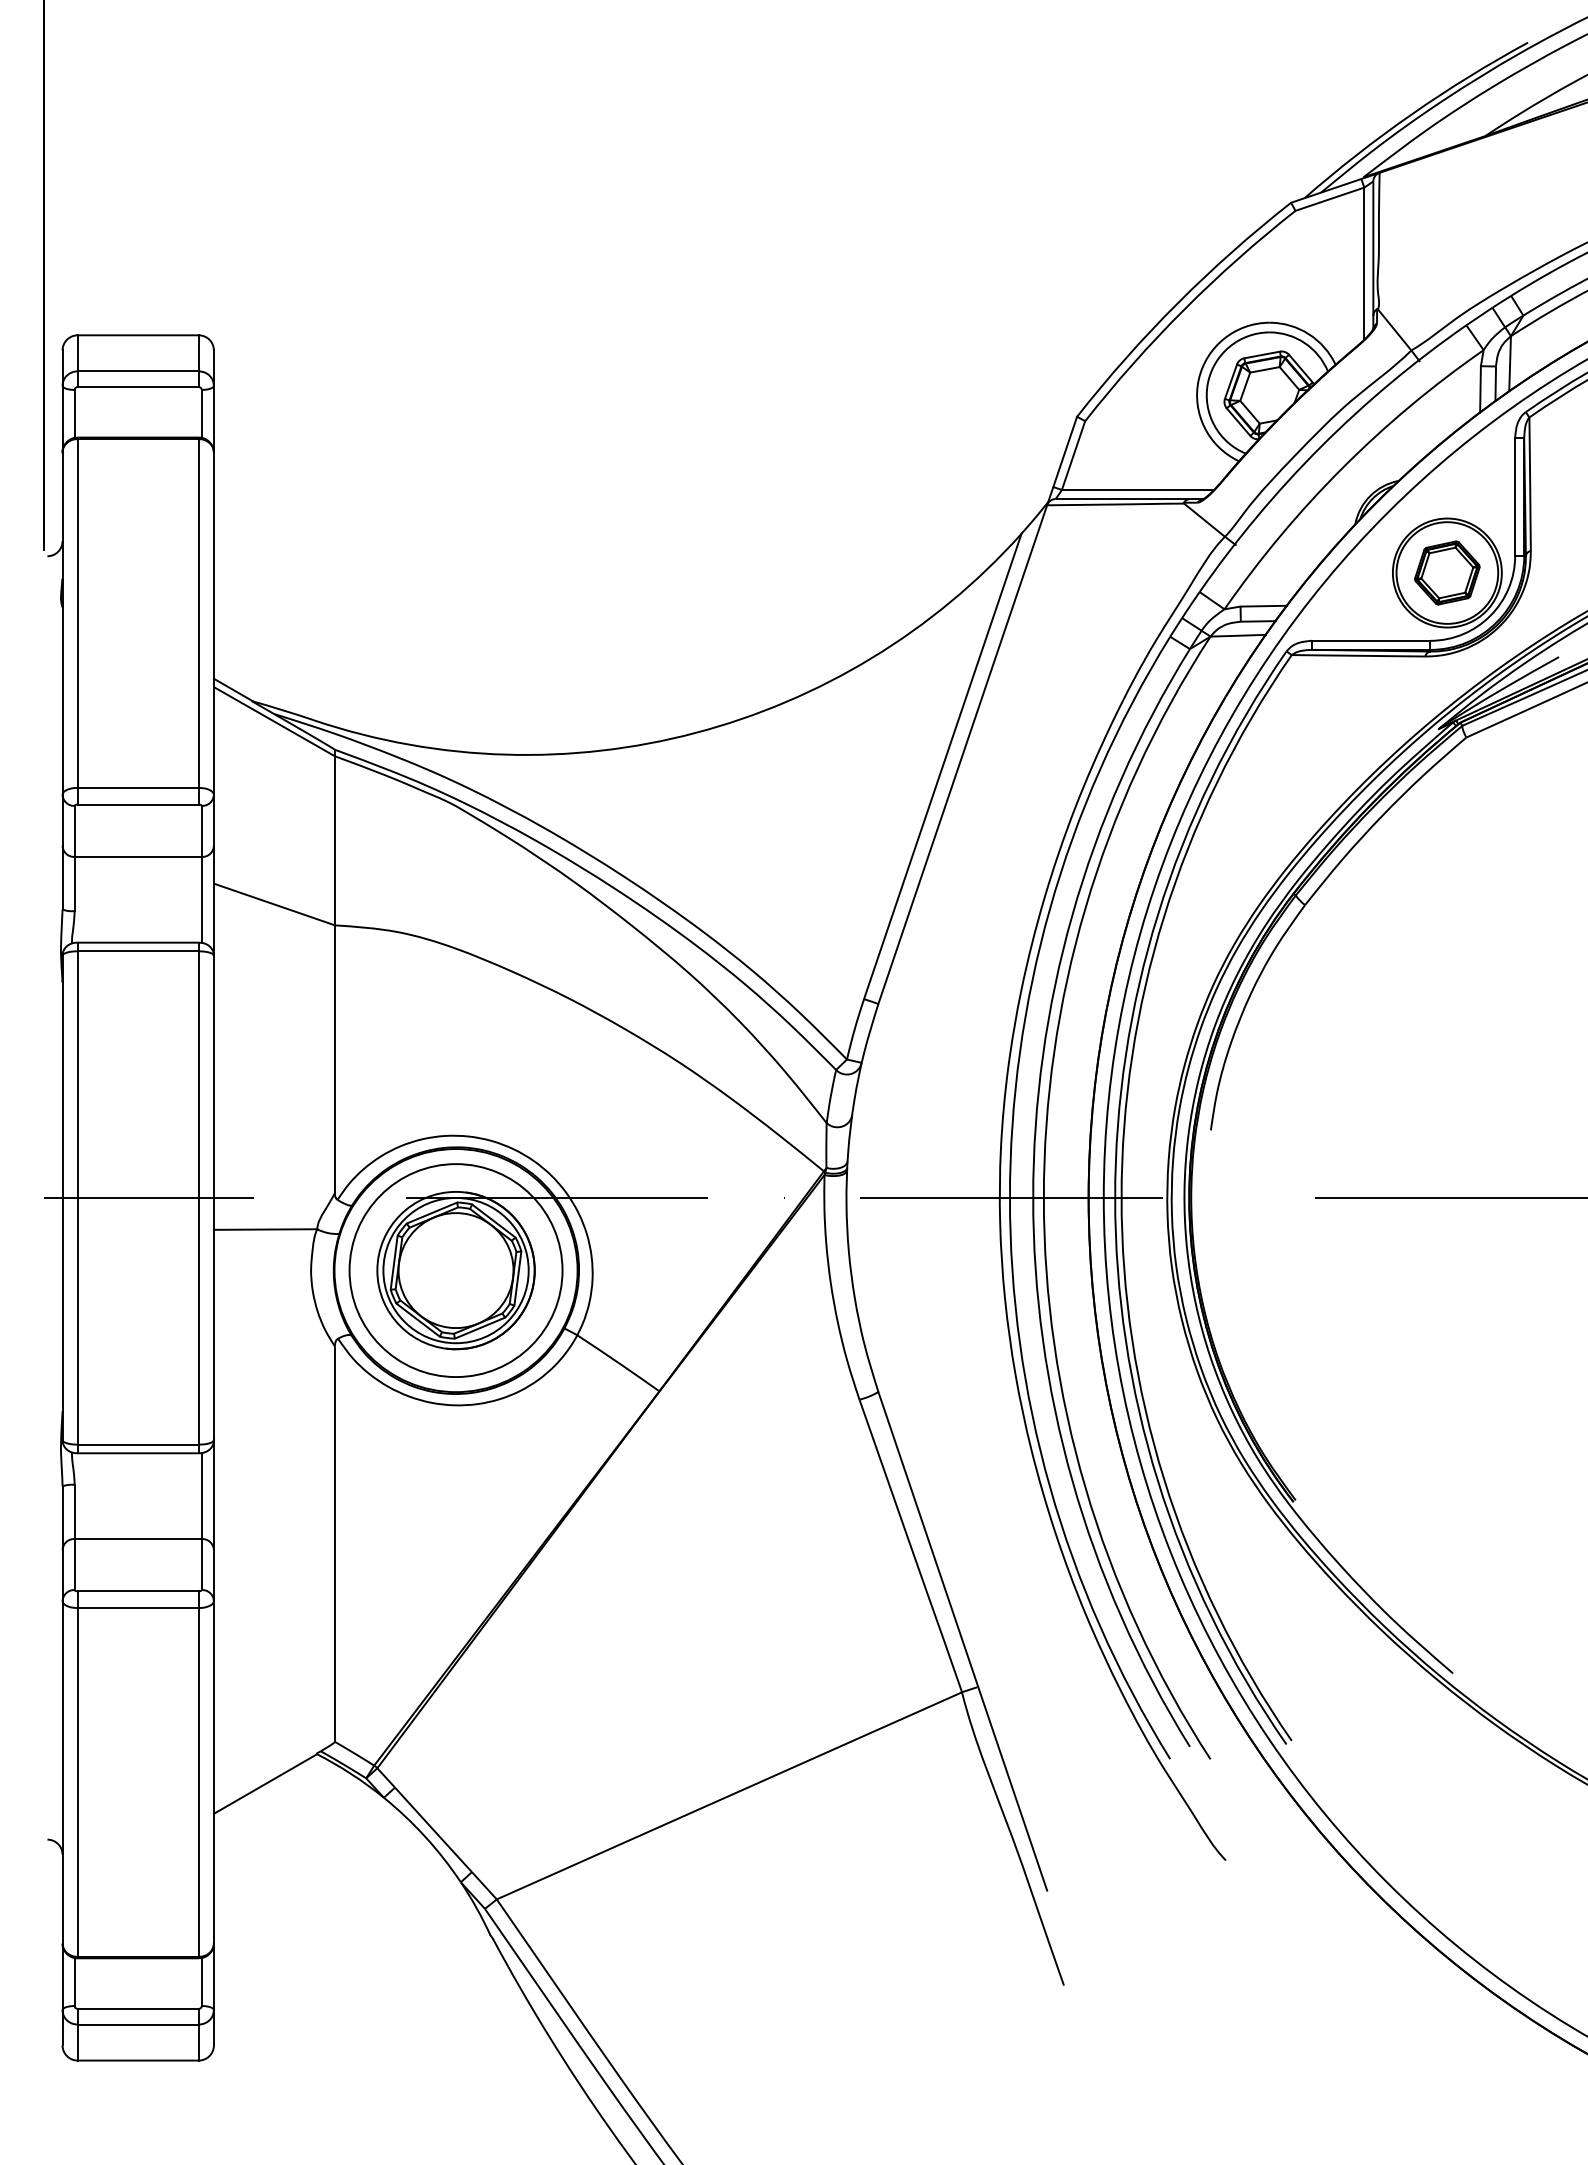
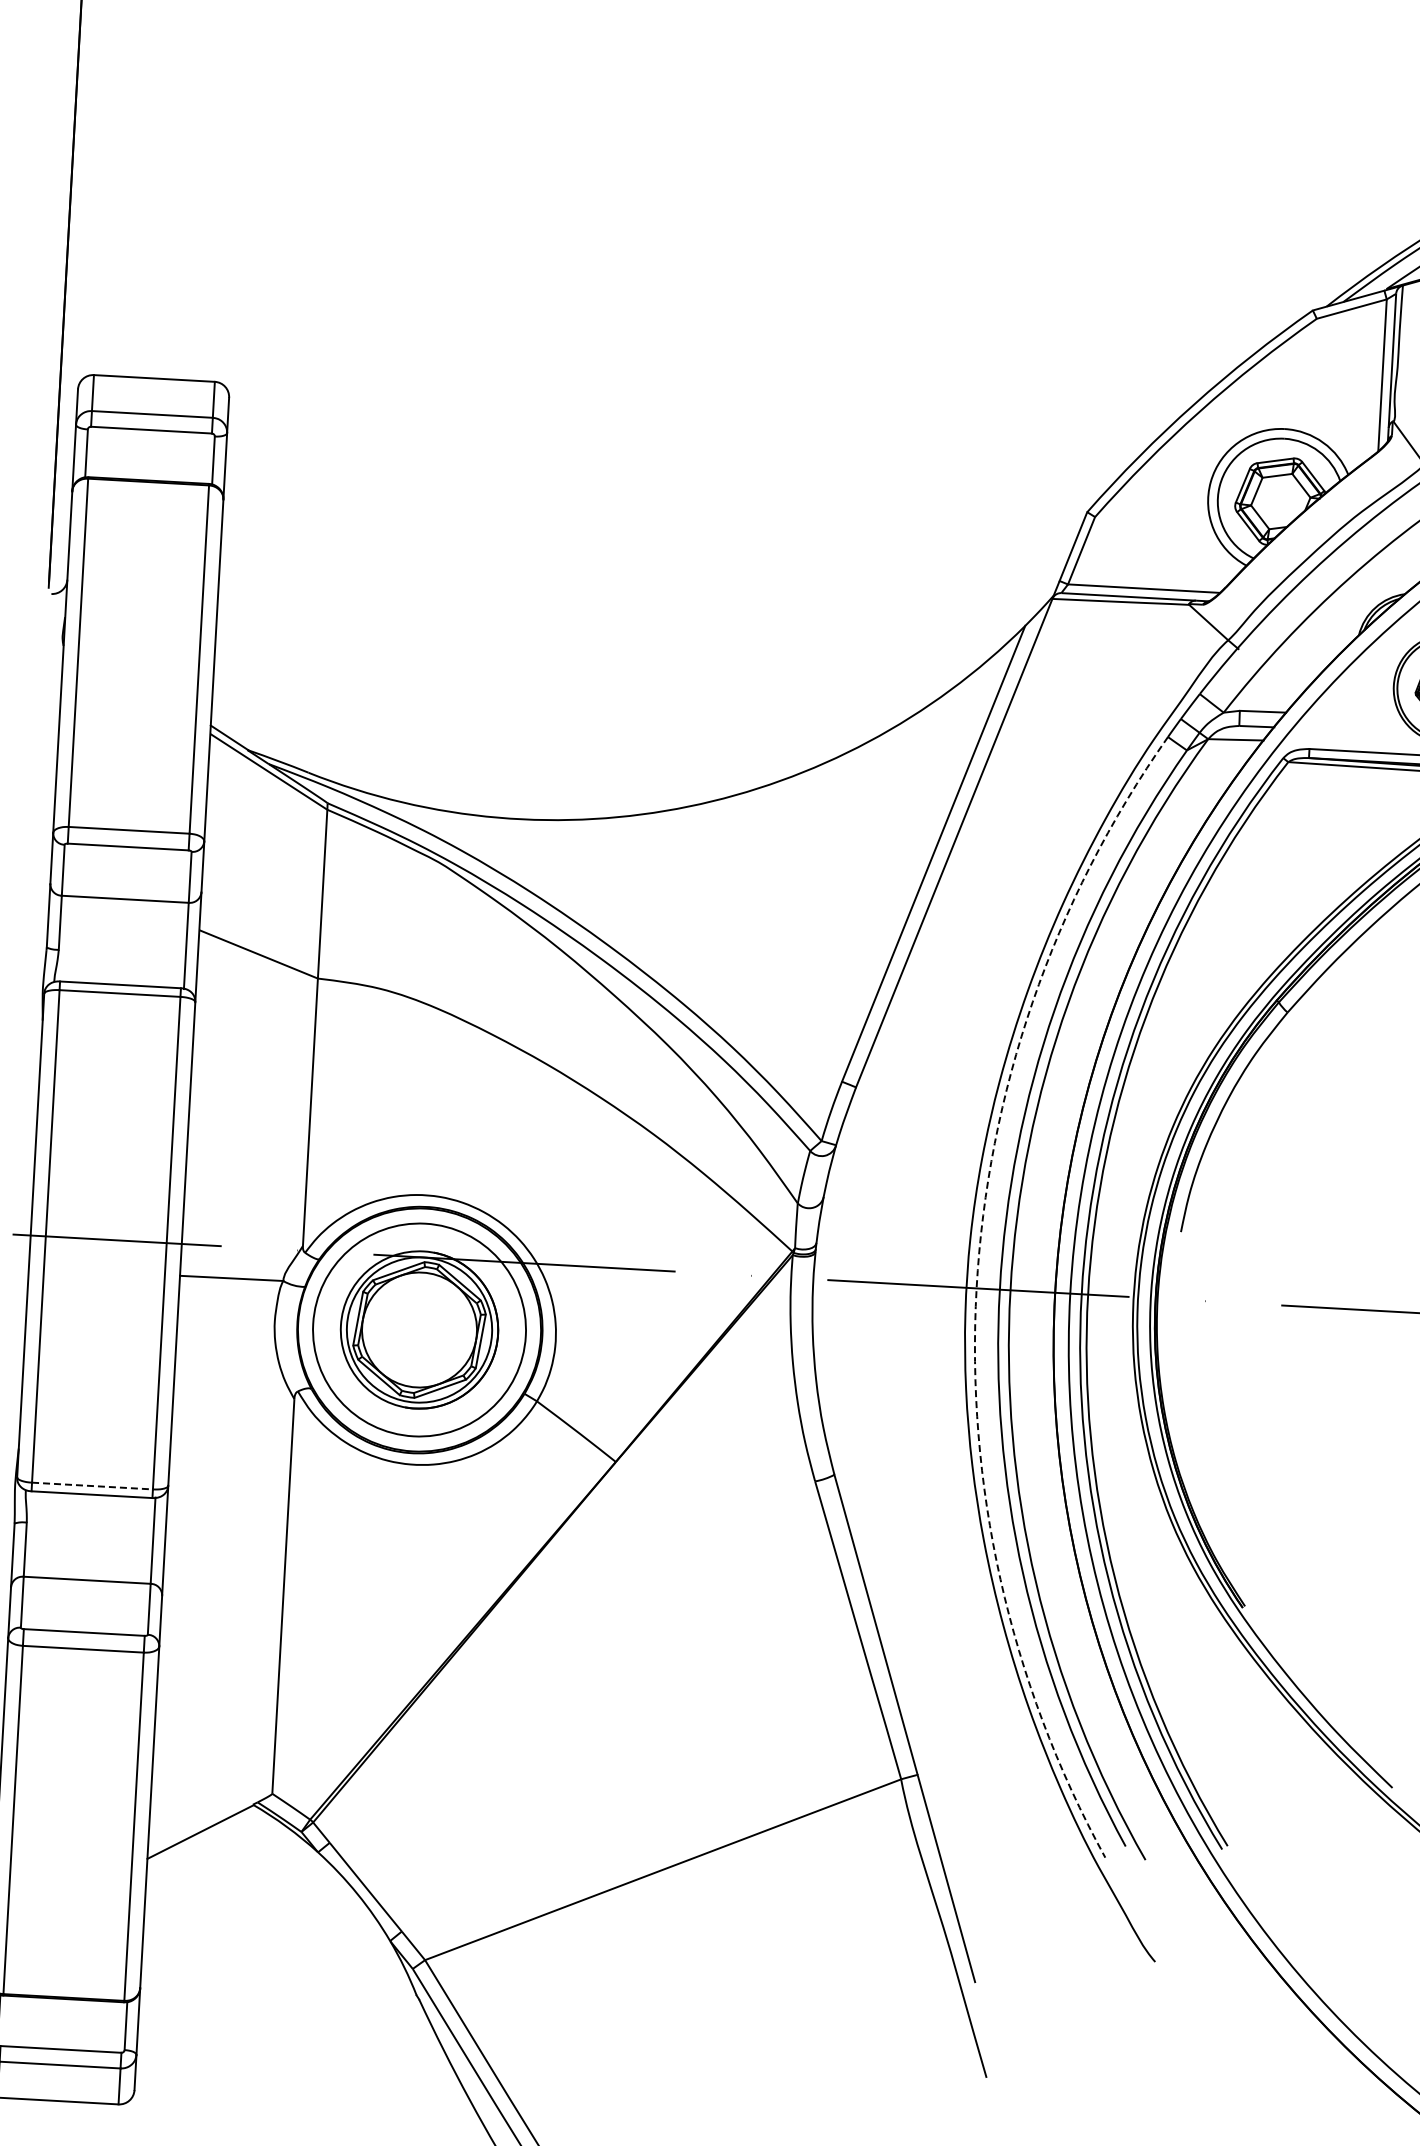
arc: (1009, 1197) -> (976, 1287), solid -> dashed
line: (138, 1444) -> (92, 1485), solid -> dashed

